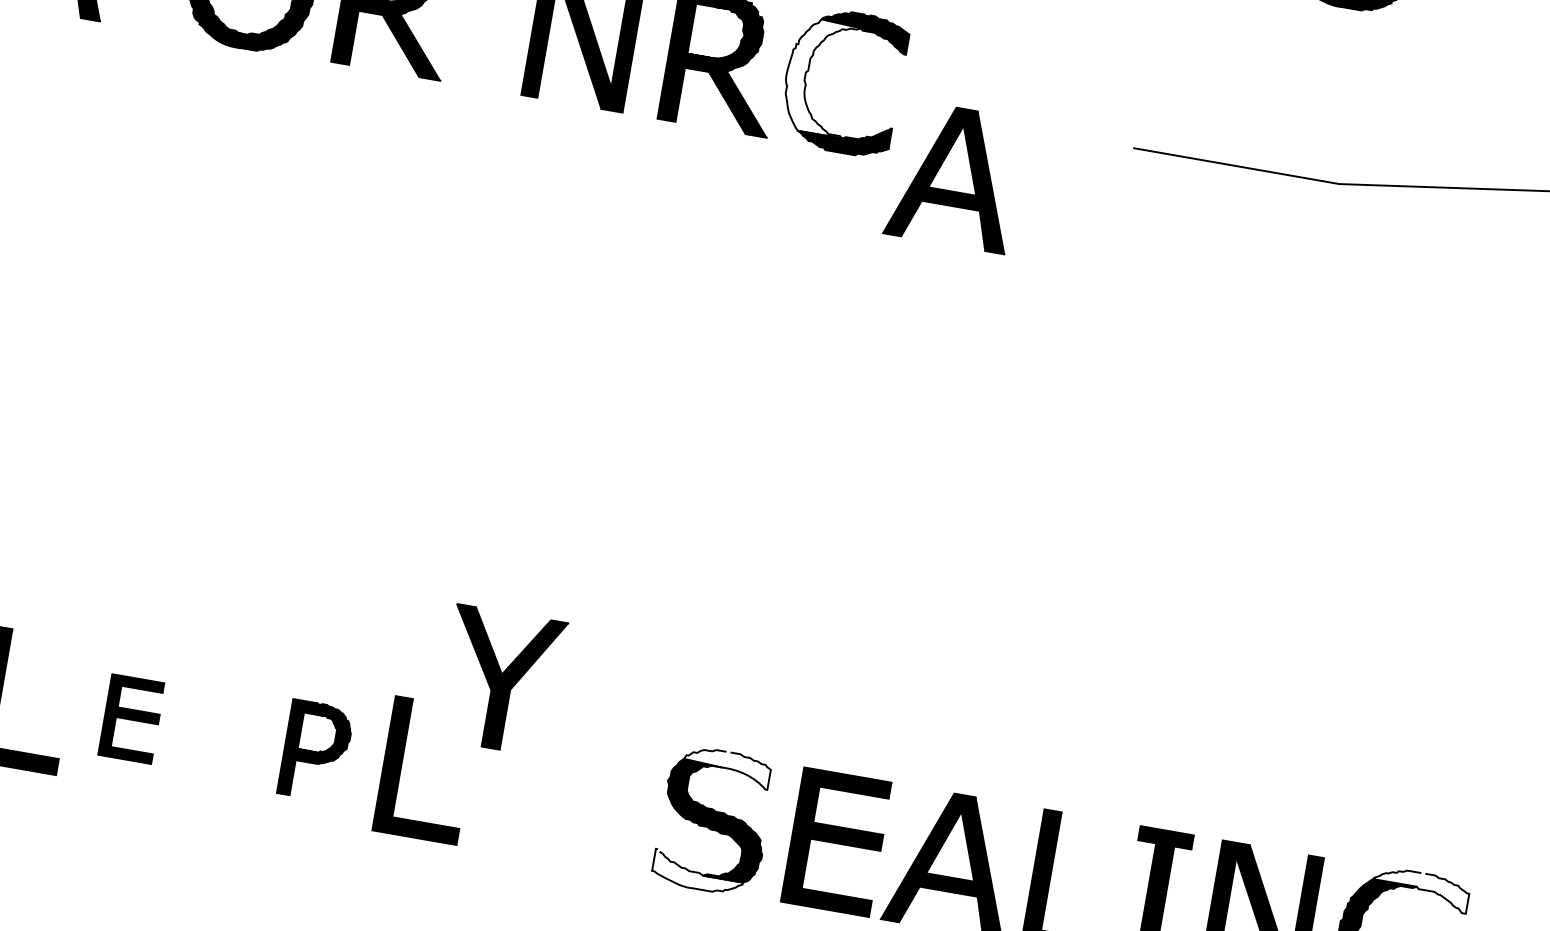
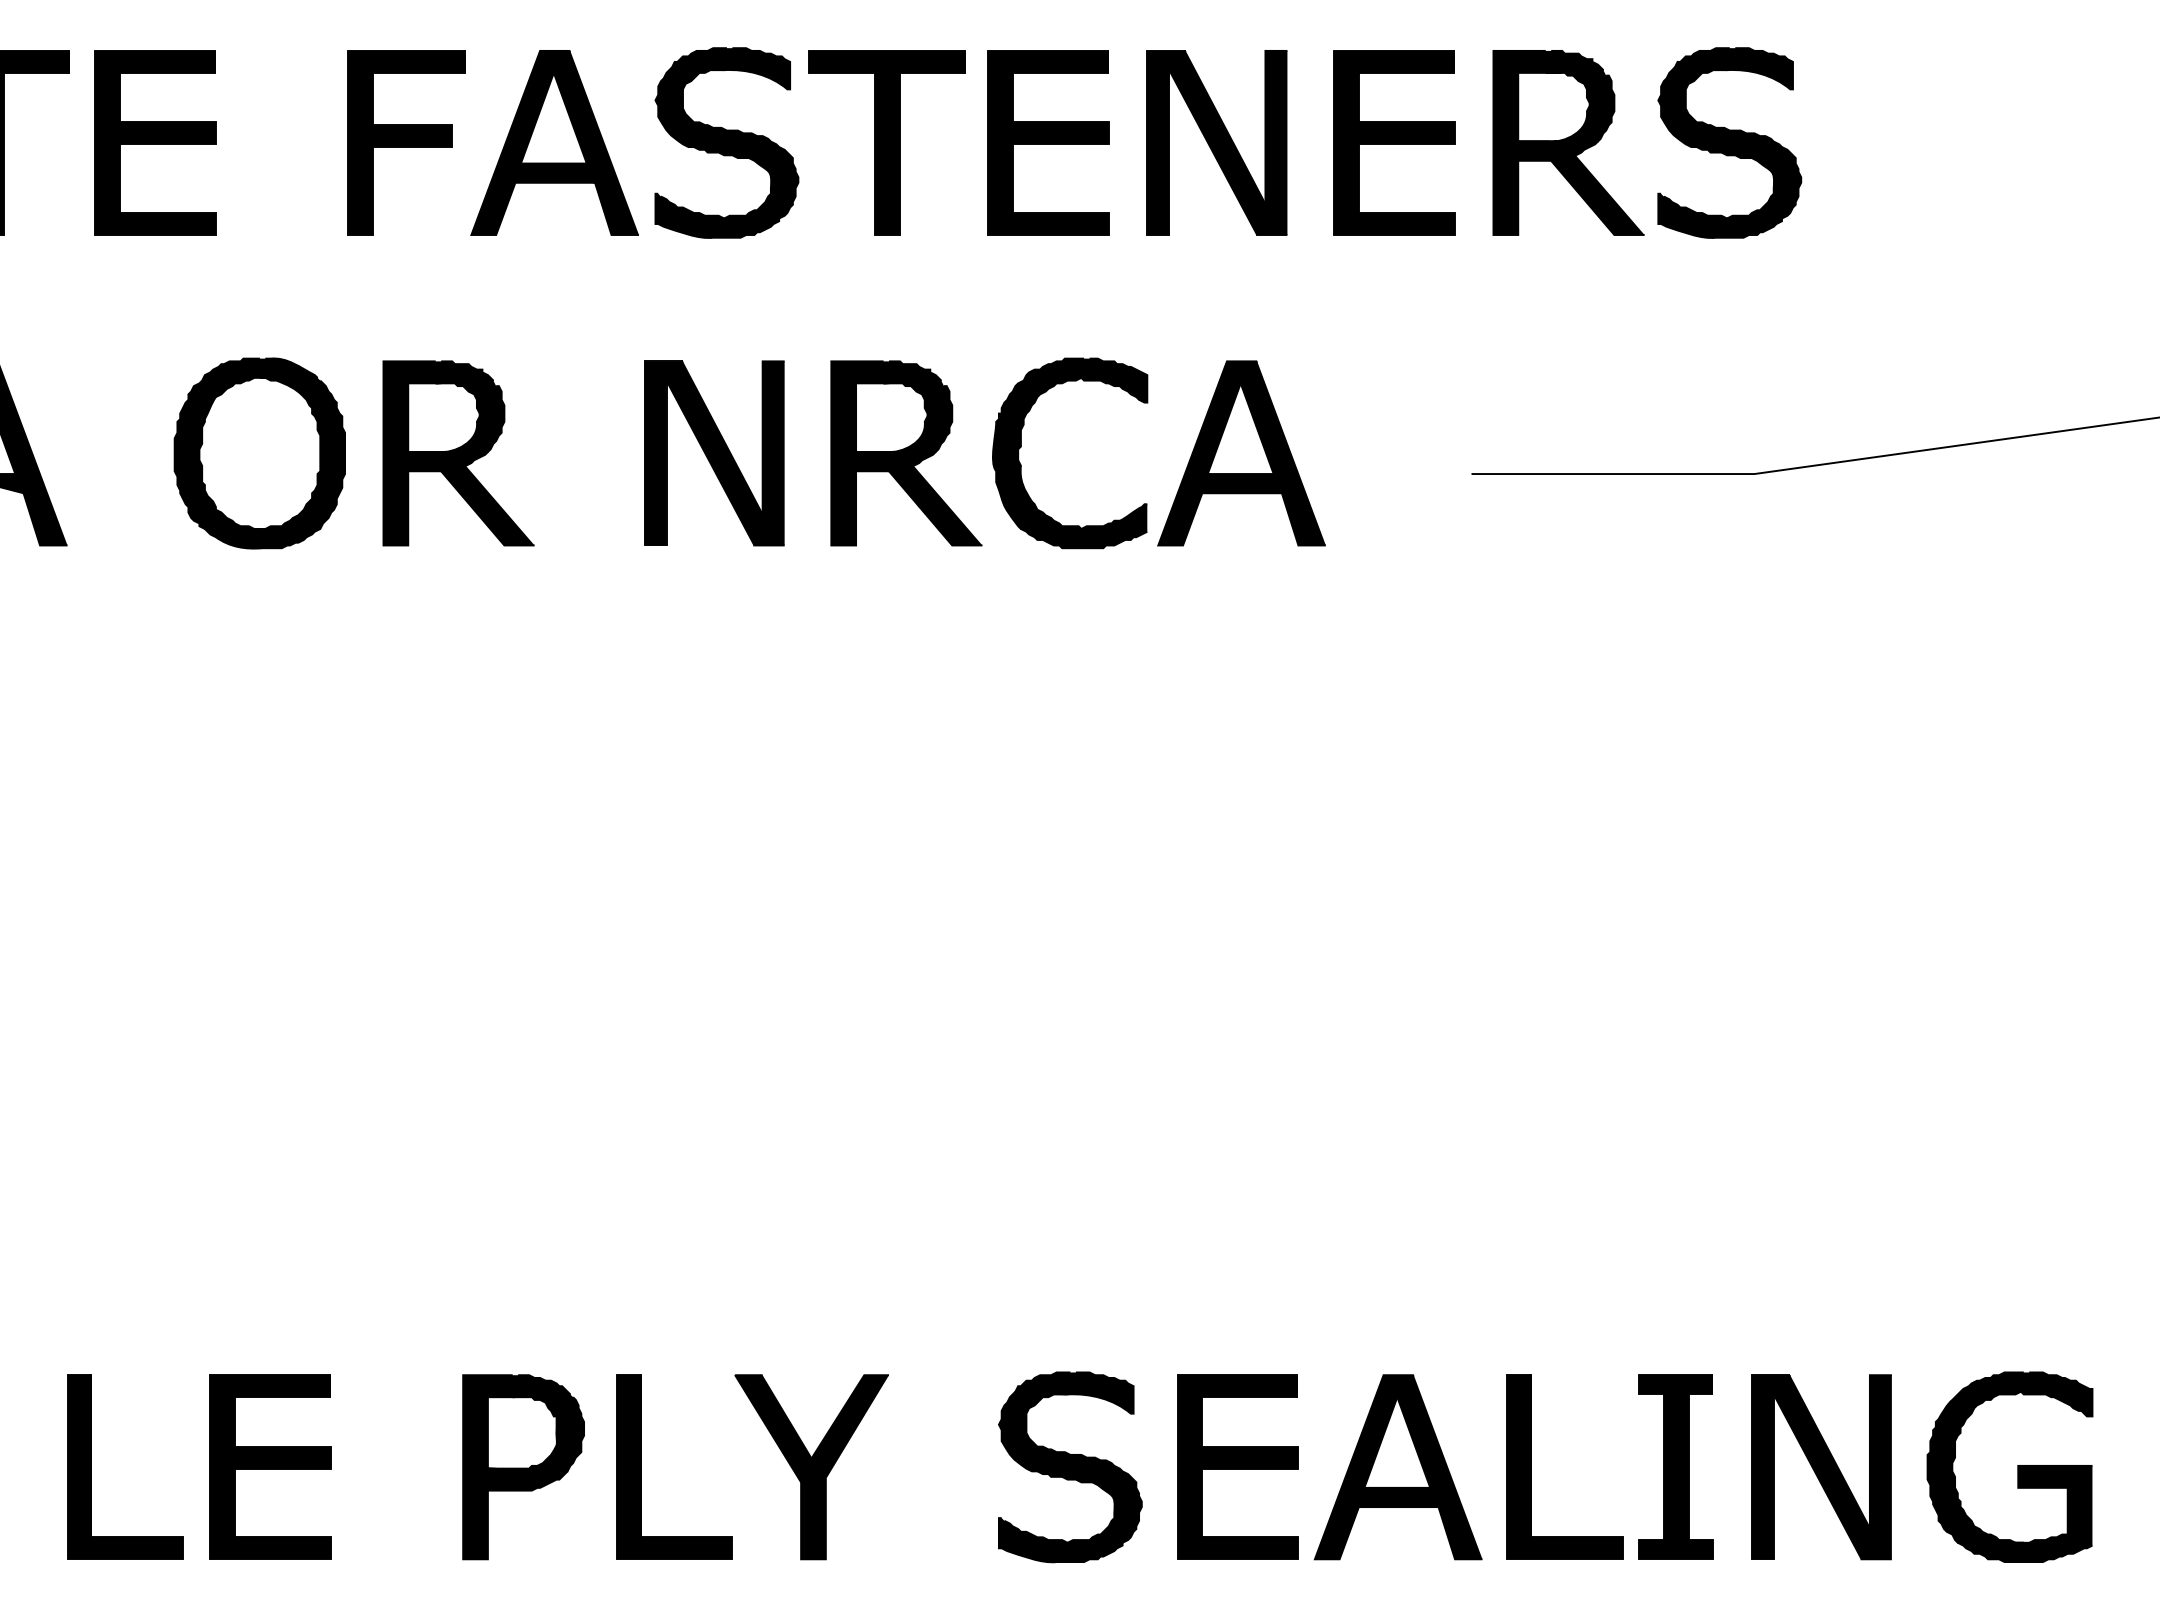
fill: (818, 76) -> (1036, 451), added
part: (955, 176) -> (1241, 453), moved
part: (500, 680) -> (811, 1467), moved
part: (131, 718) -> (270, 1466), size x1.67
part: (315, 751) -> (523, 1467), size x1.43
fill: (726, 766) -> (1074, 1392), added
fill: (697, 873) -> (1060, 1540), added
fill: (1420, 889) -> (2026, 1394), added

